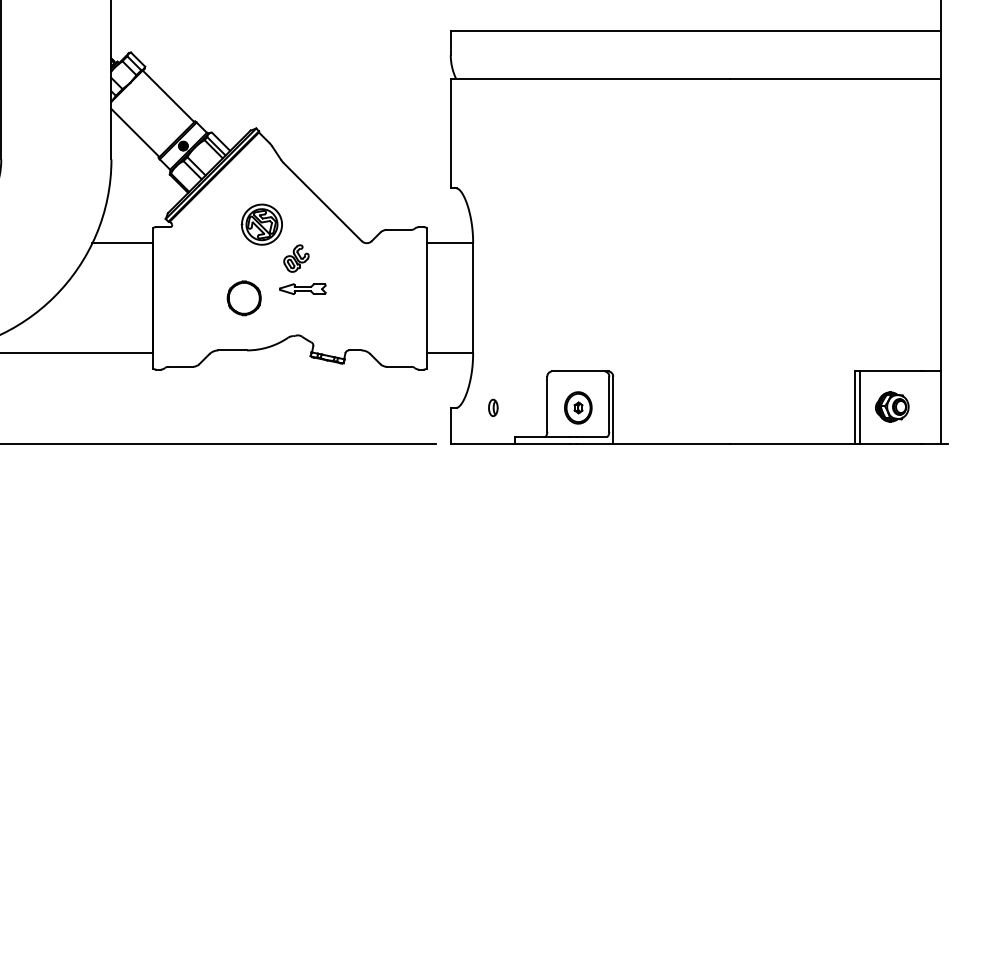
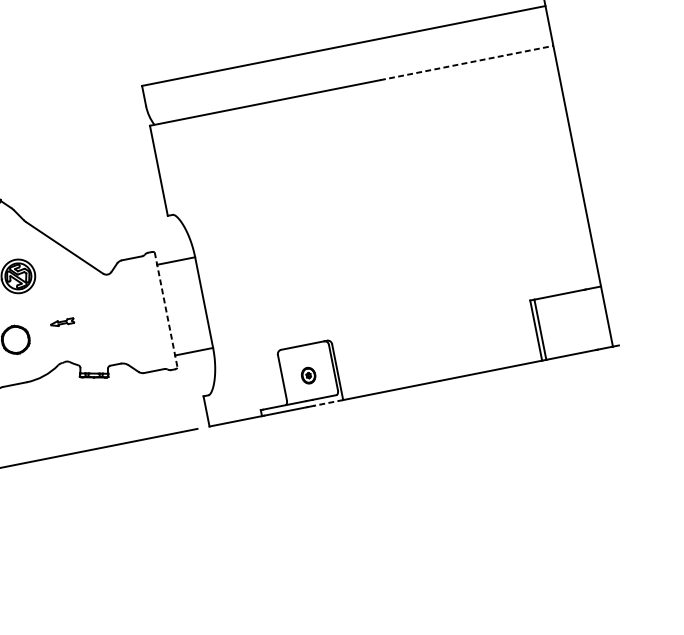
line: (836, 79) -> (467, 63), solid -> dashed
part: (296, 258) -> (52, 298), removed
part: (302, 288) -> (62, 322), size x0.6
line: (427, 298) -> (166, 310), solid -> dashed
part: (892, 406) -> (566, 323), removed
part: (493, 407) -> (238, 389), removed
part: (578, 407) -> (308, 375), size x0.6
line: (595, 444) -> (328, 402), solid -> dashed

